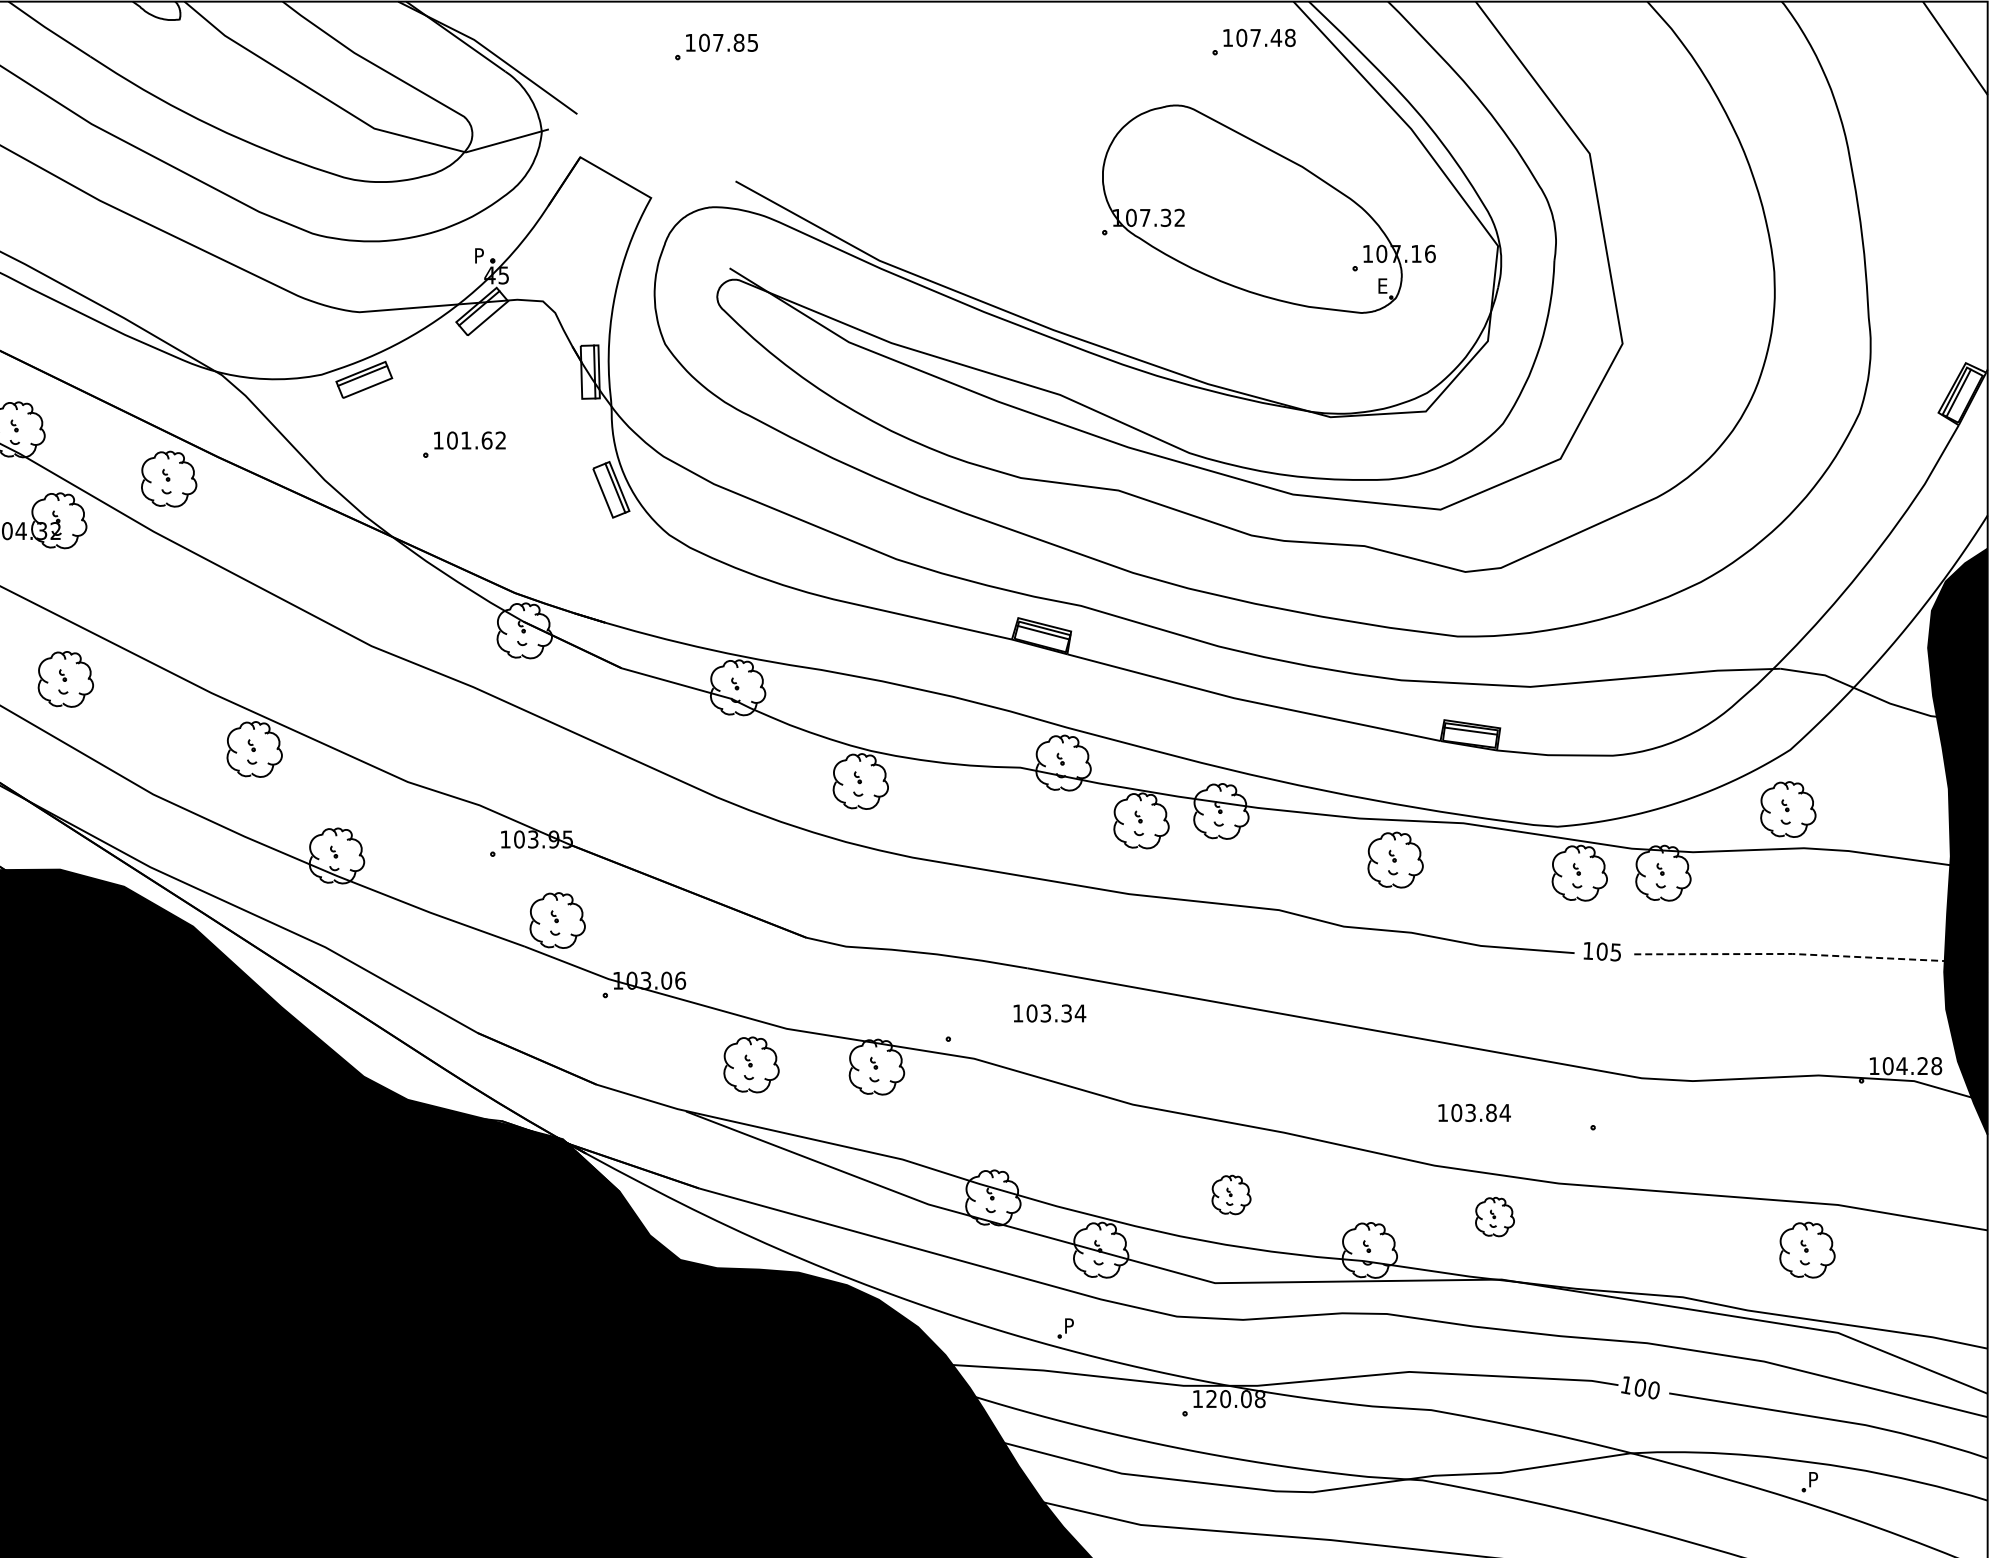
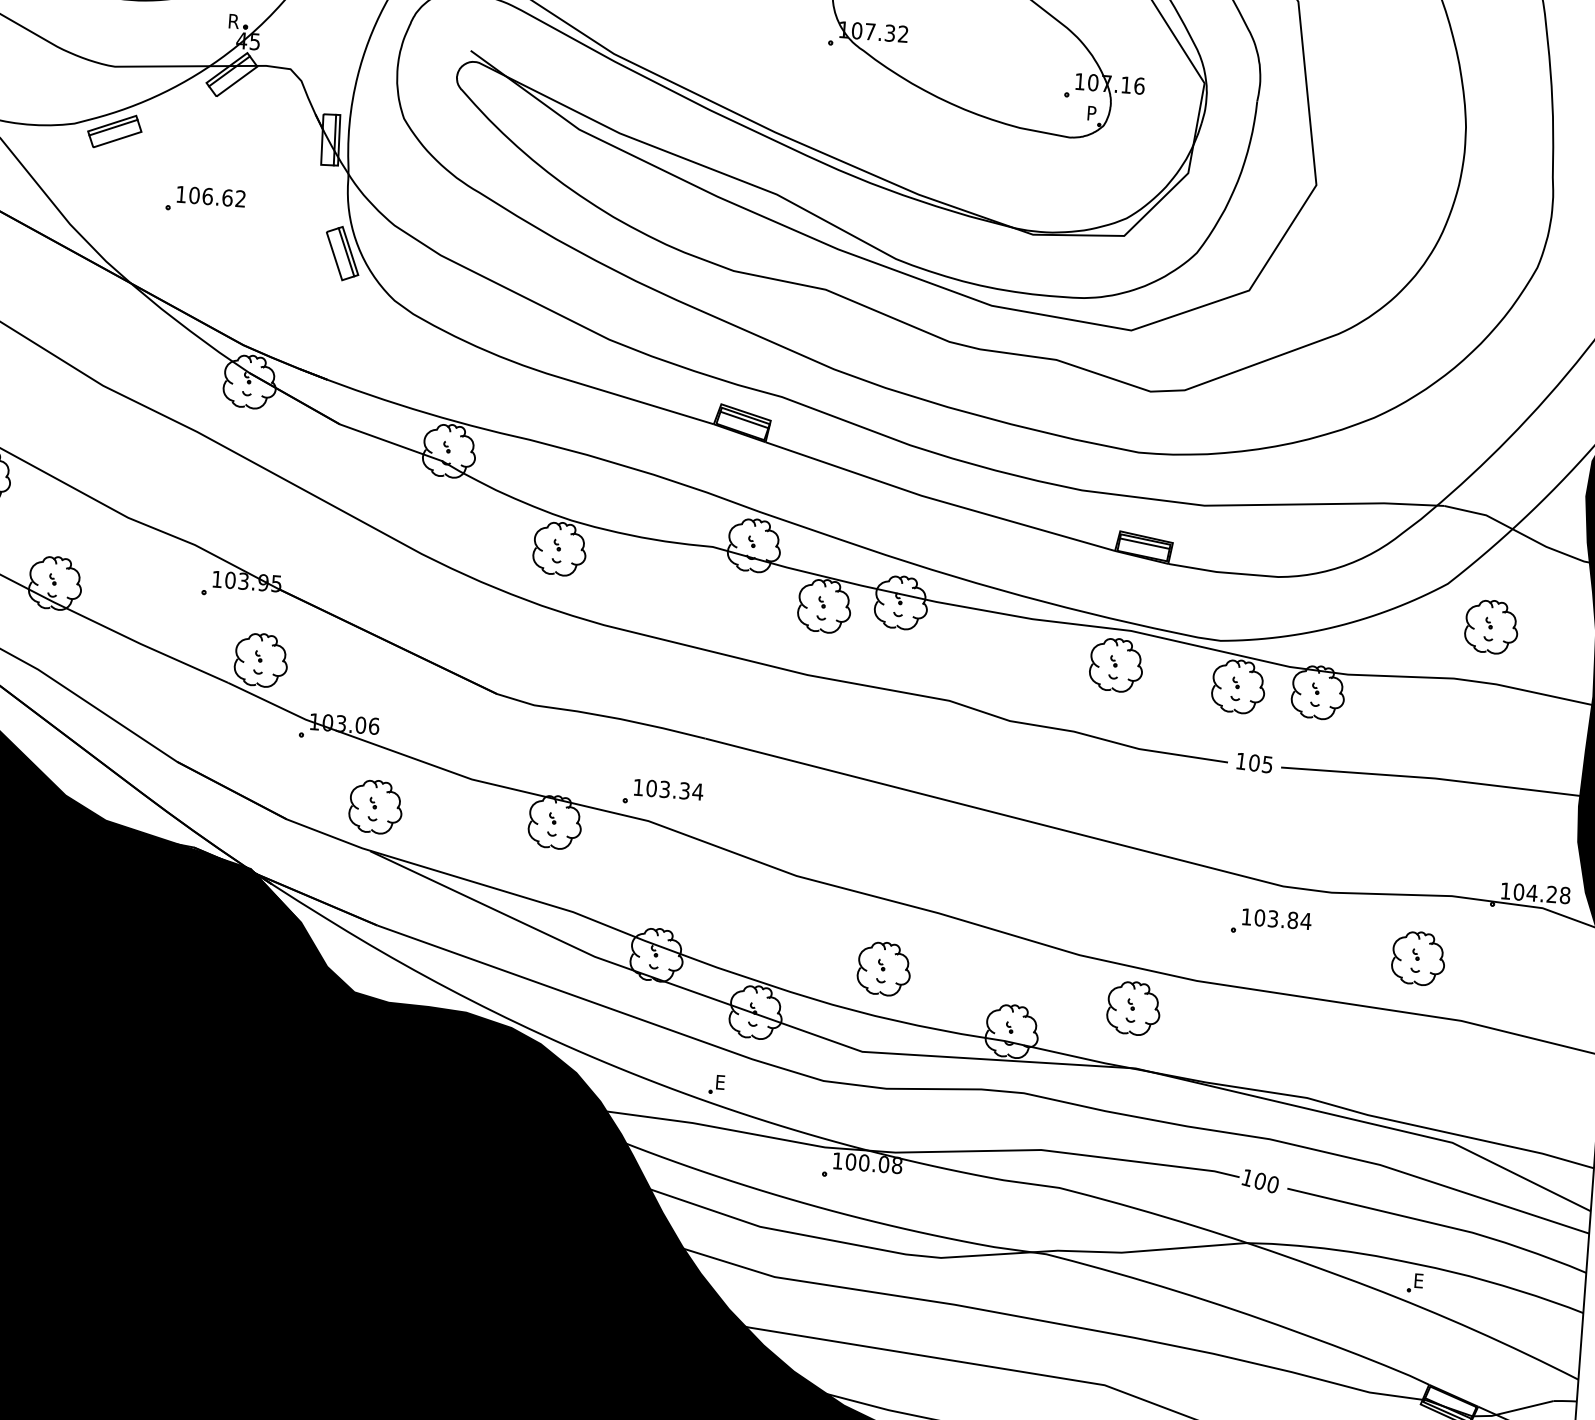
text: (481, 258) -> (234, 24), P -> R
text: (1383, 285) -> (1092, 112), E -> P
text: (466, 440) -> (207, 196), 101.62 -> 106.62
part: (1788, 809) -> (1491, 626), moved
part: (1395, 859) -> (1116, 664), moved
line: (1790, 953) -> (1433, 777), dashed -> solid
text: (1049, 1013) -> (668, 789), moved
part: (751, 1064) -> (375, 806), moved
text: (1474, 1112) -> (1276, 918), moved
part: (1231, 1194) -> (884, 968), size x1.43
part: (1494, 1216) -> (1133, 1007), size x1.43
part: (1807, 1249) -> (1418, 957), moved
text: (1070, 1325) -> (721, 1082), P -> E
text: (1211, 1399) -> (850, 1162), 120.08 -> 100.08
text: (1814, 1479) -> (1419, 1280), P -> E

